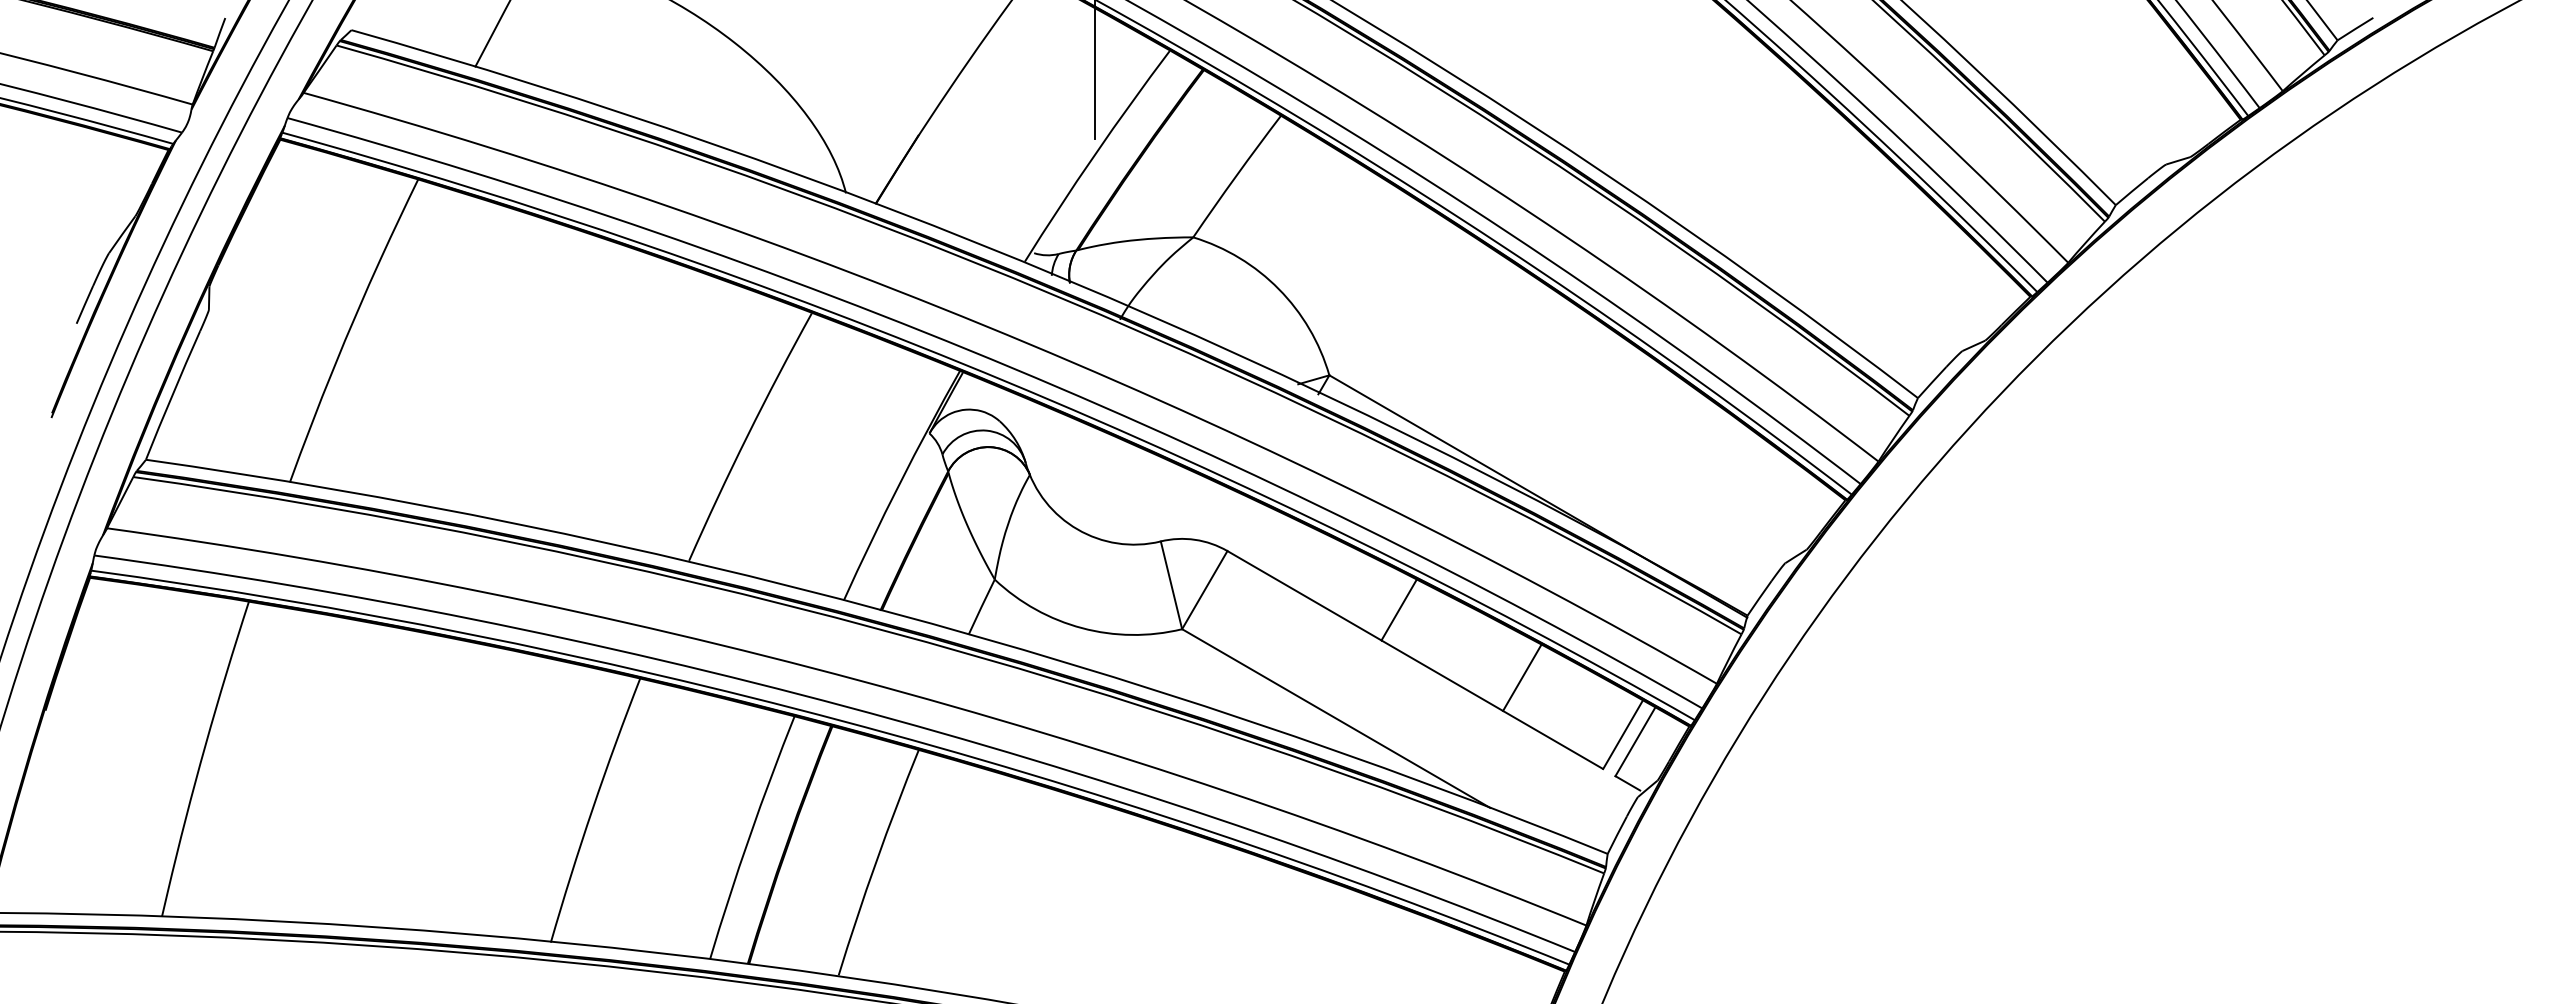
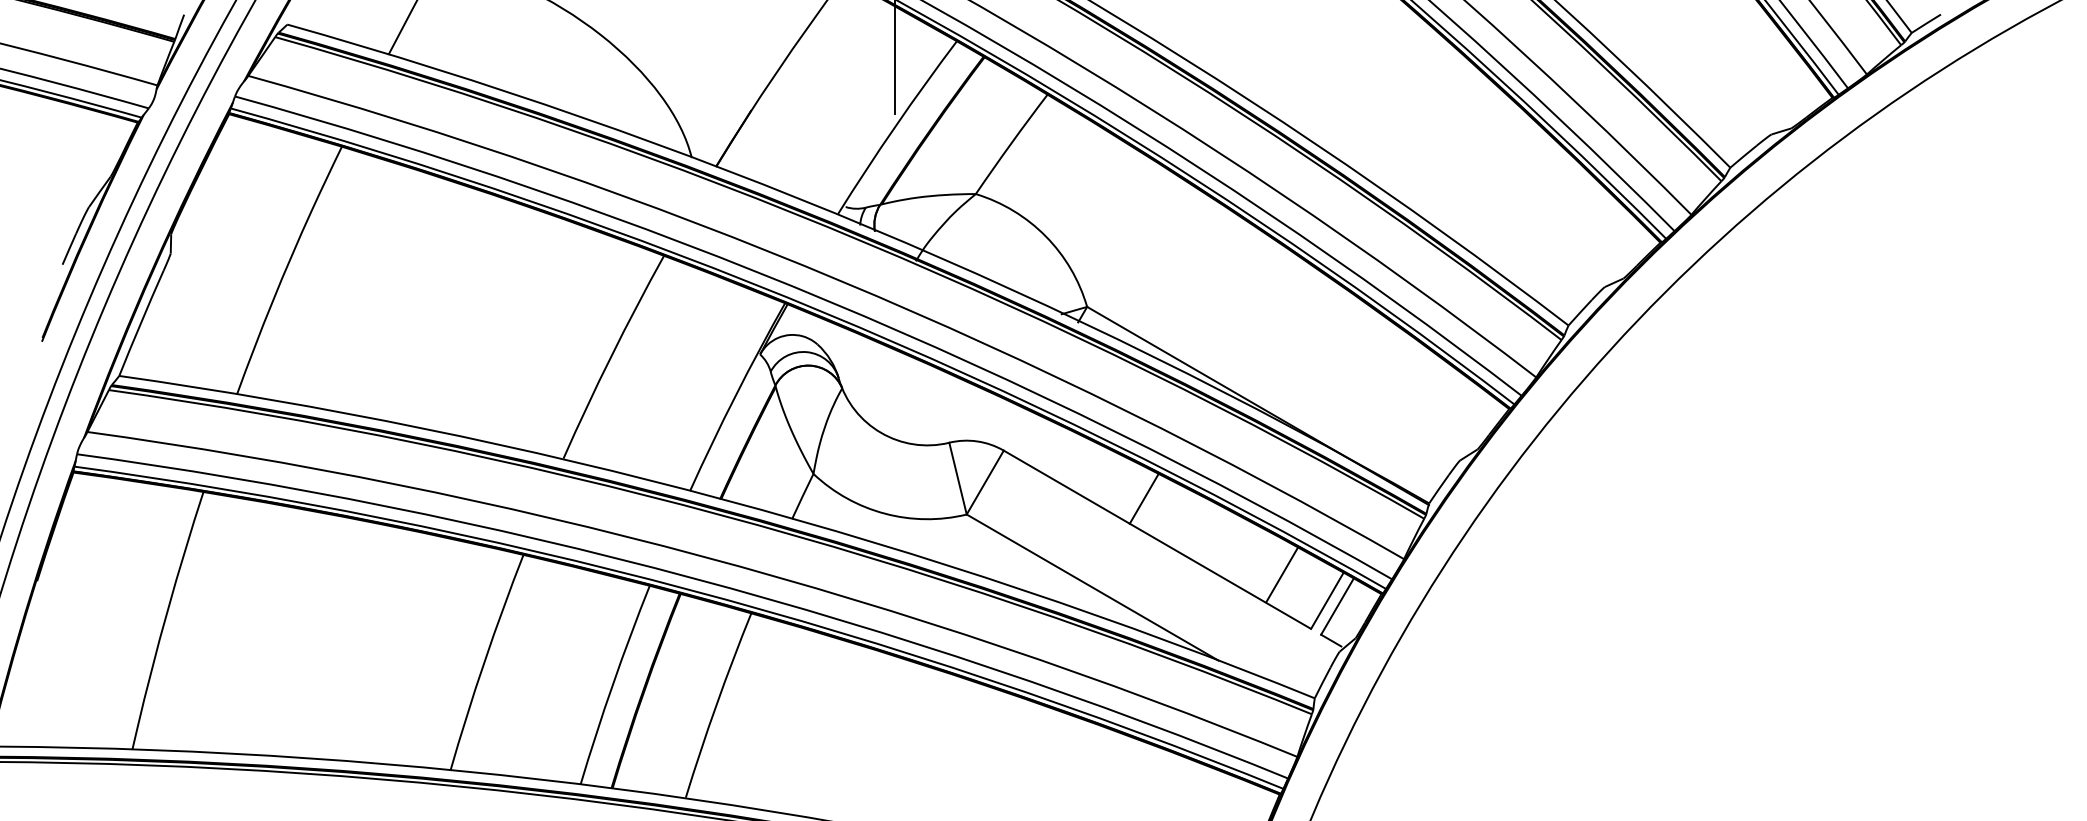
line: (1521, 678) -> (1281, 575), moved

